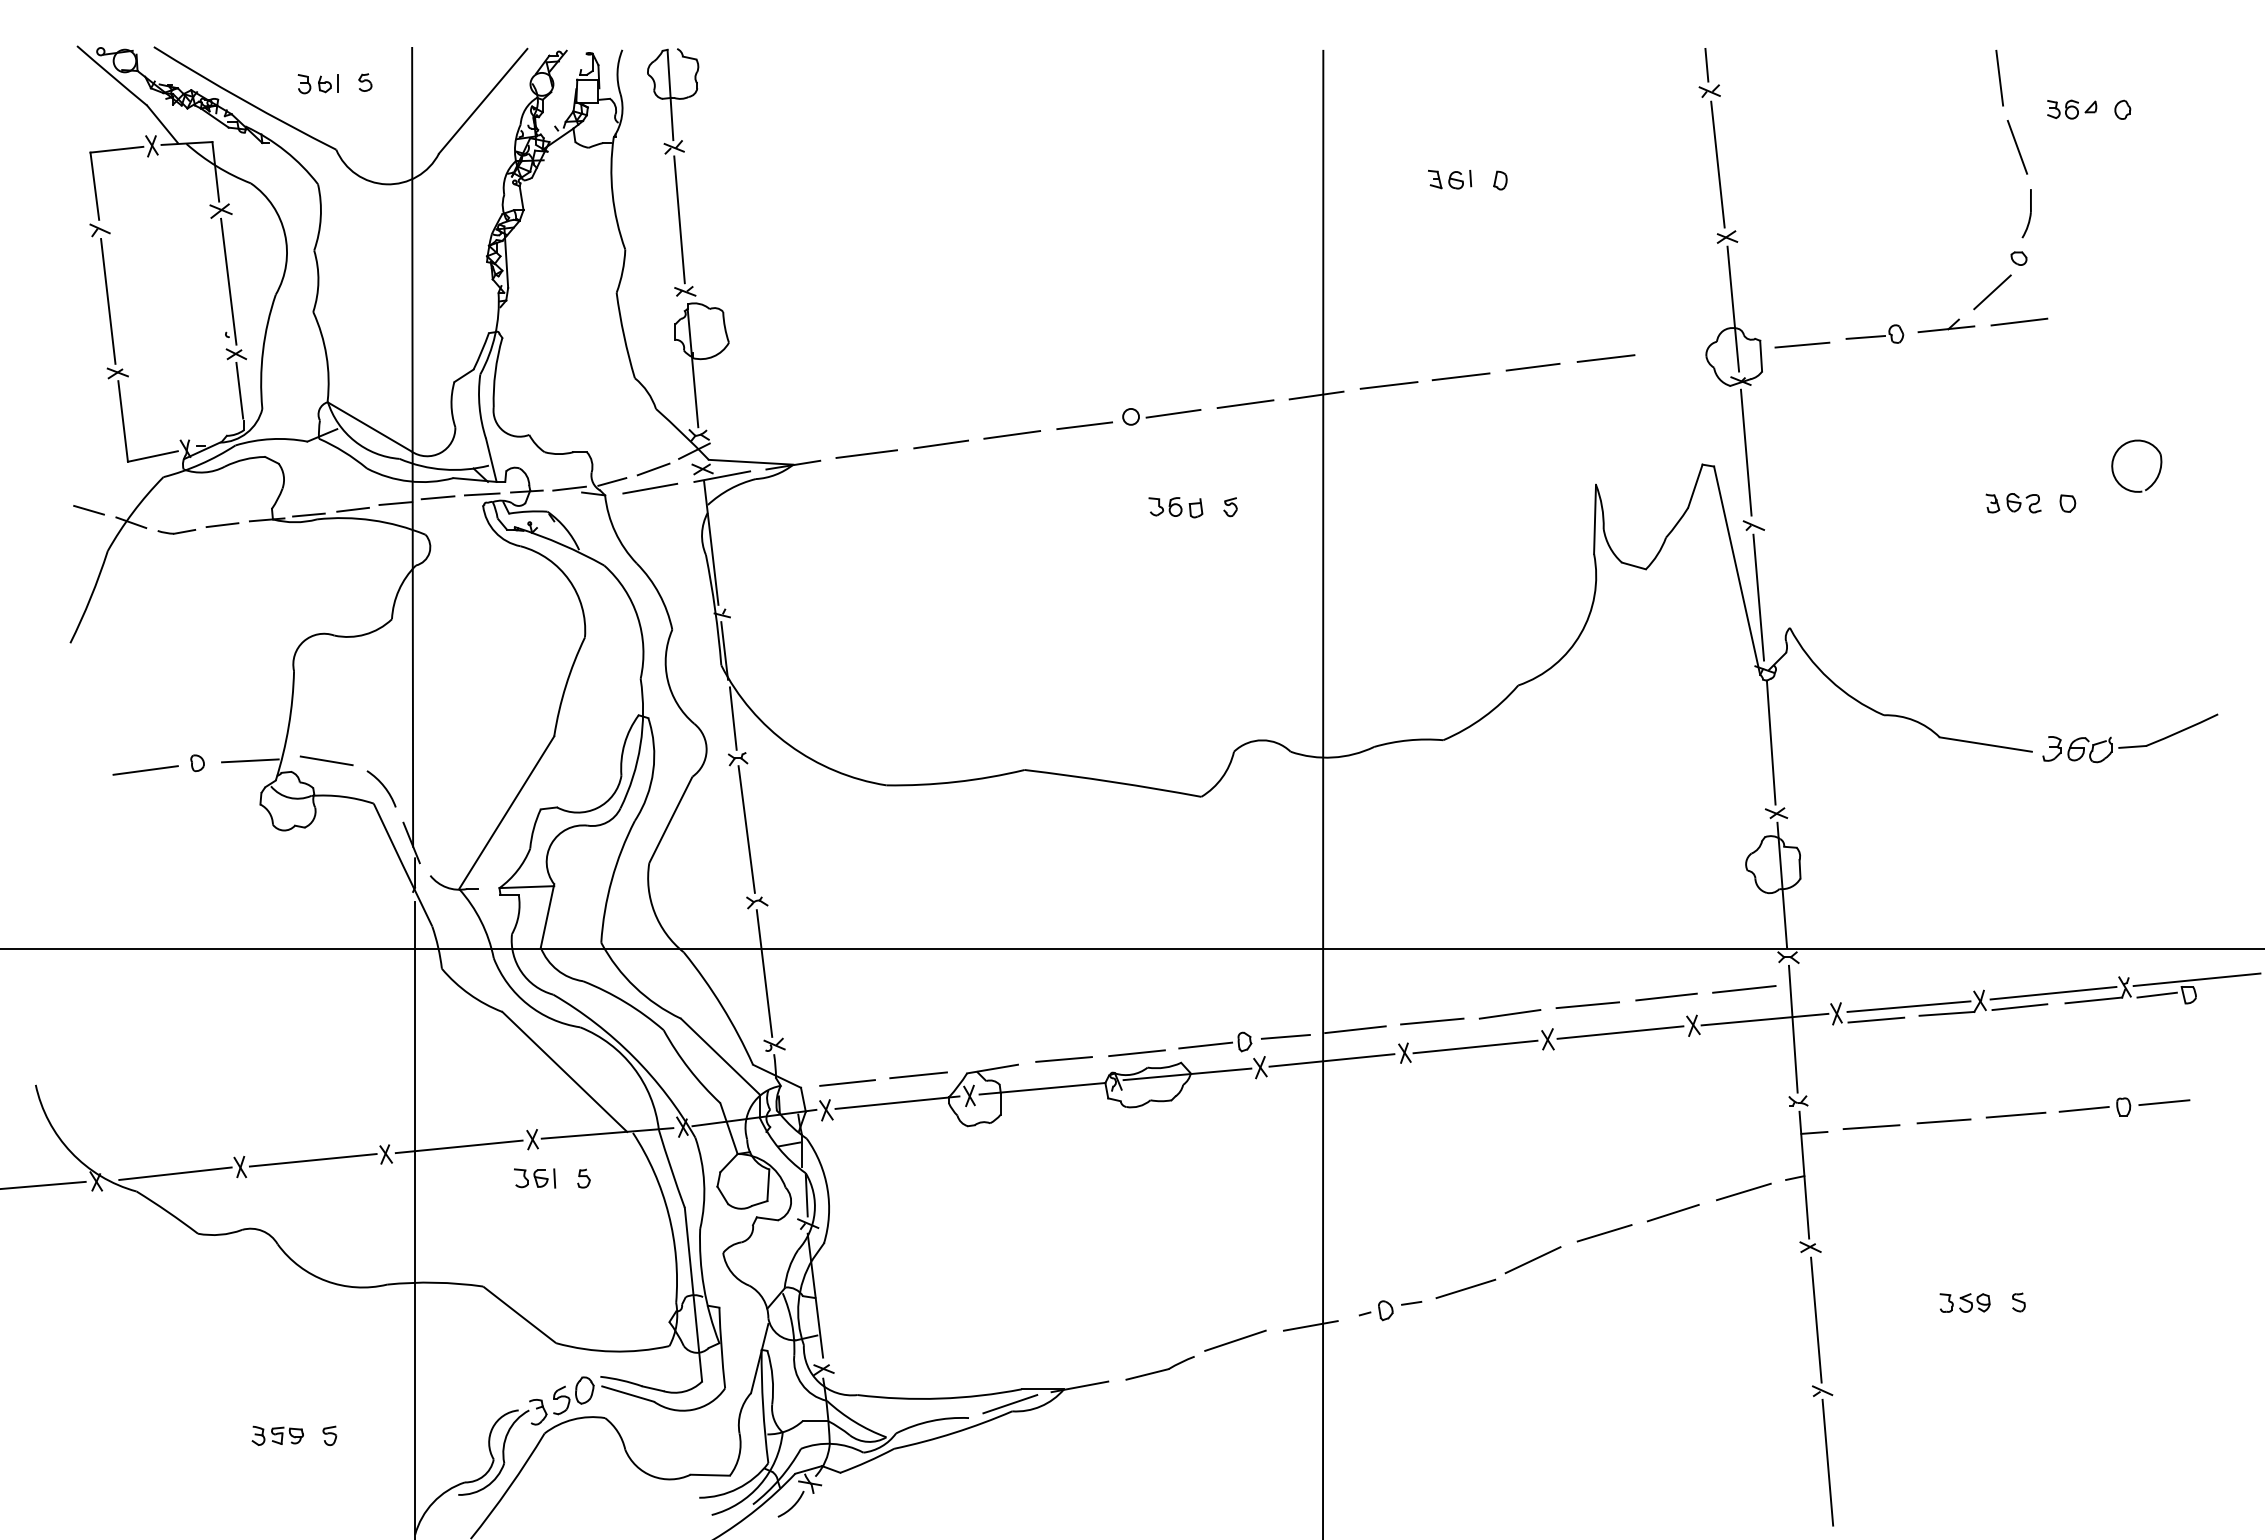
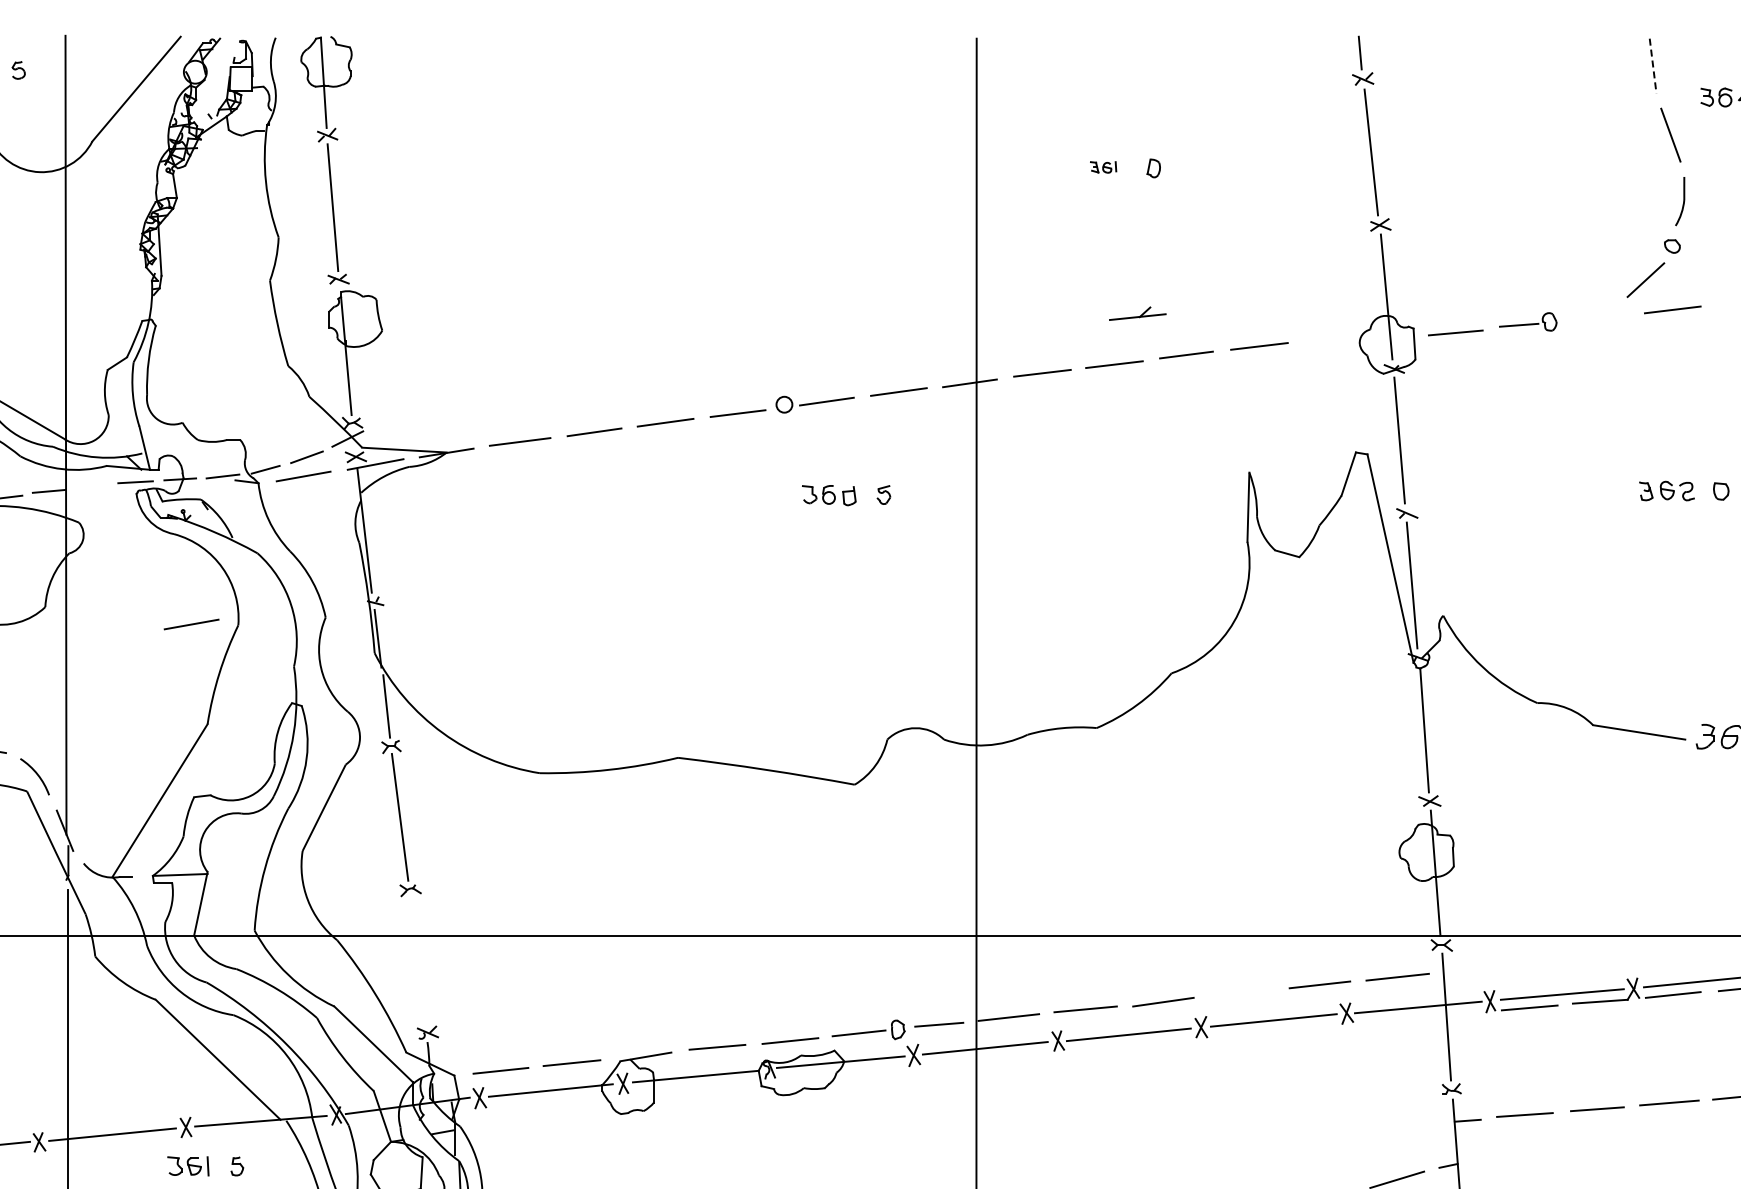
line: (1999, 78) -> (1652, 66), solid -> dashed
part: (1450, 179) -> (1103, 167), size x0.6
part: (1946, 325) -> (1137, 313), moved
line: (437, 497) -> (90, 485), removed
line: (538, 636) -> (191, 624), added
line: (764, 973) -> (417, 961), removed
line: (1587, 1005) -> (1240, 993), removed

